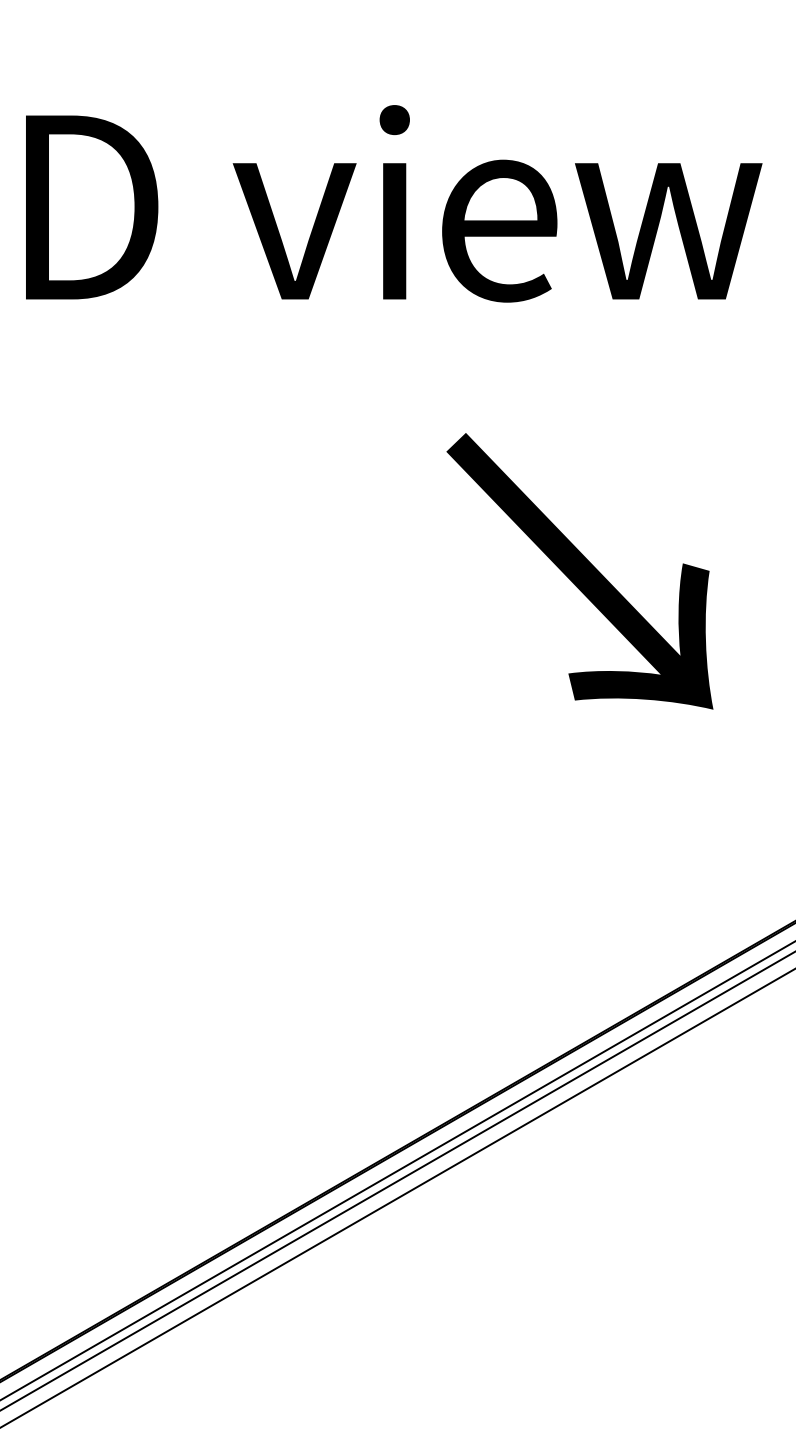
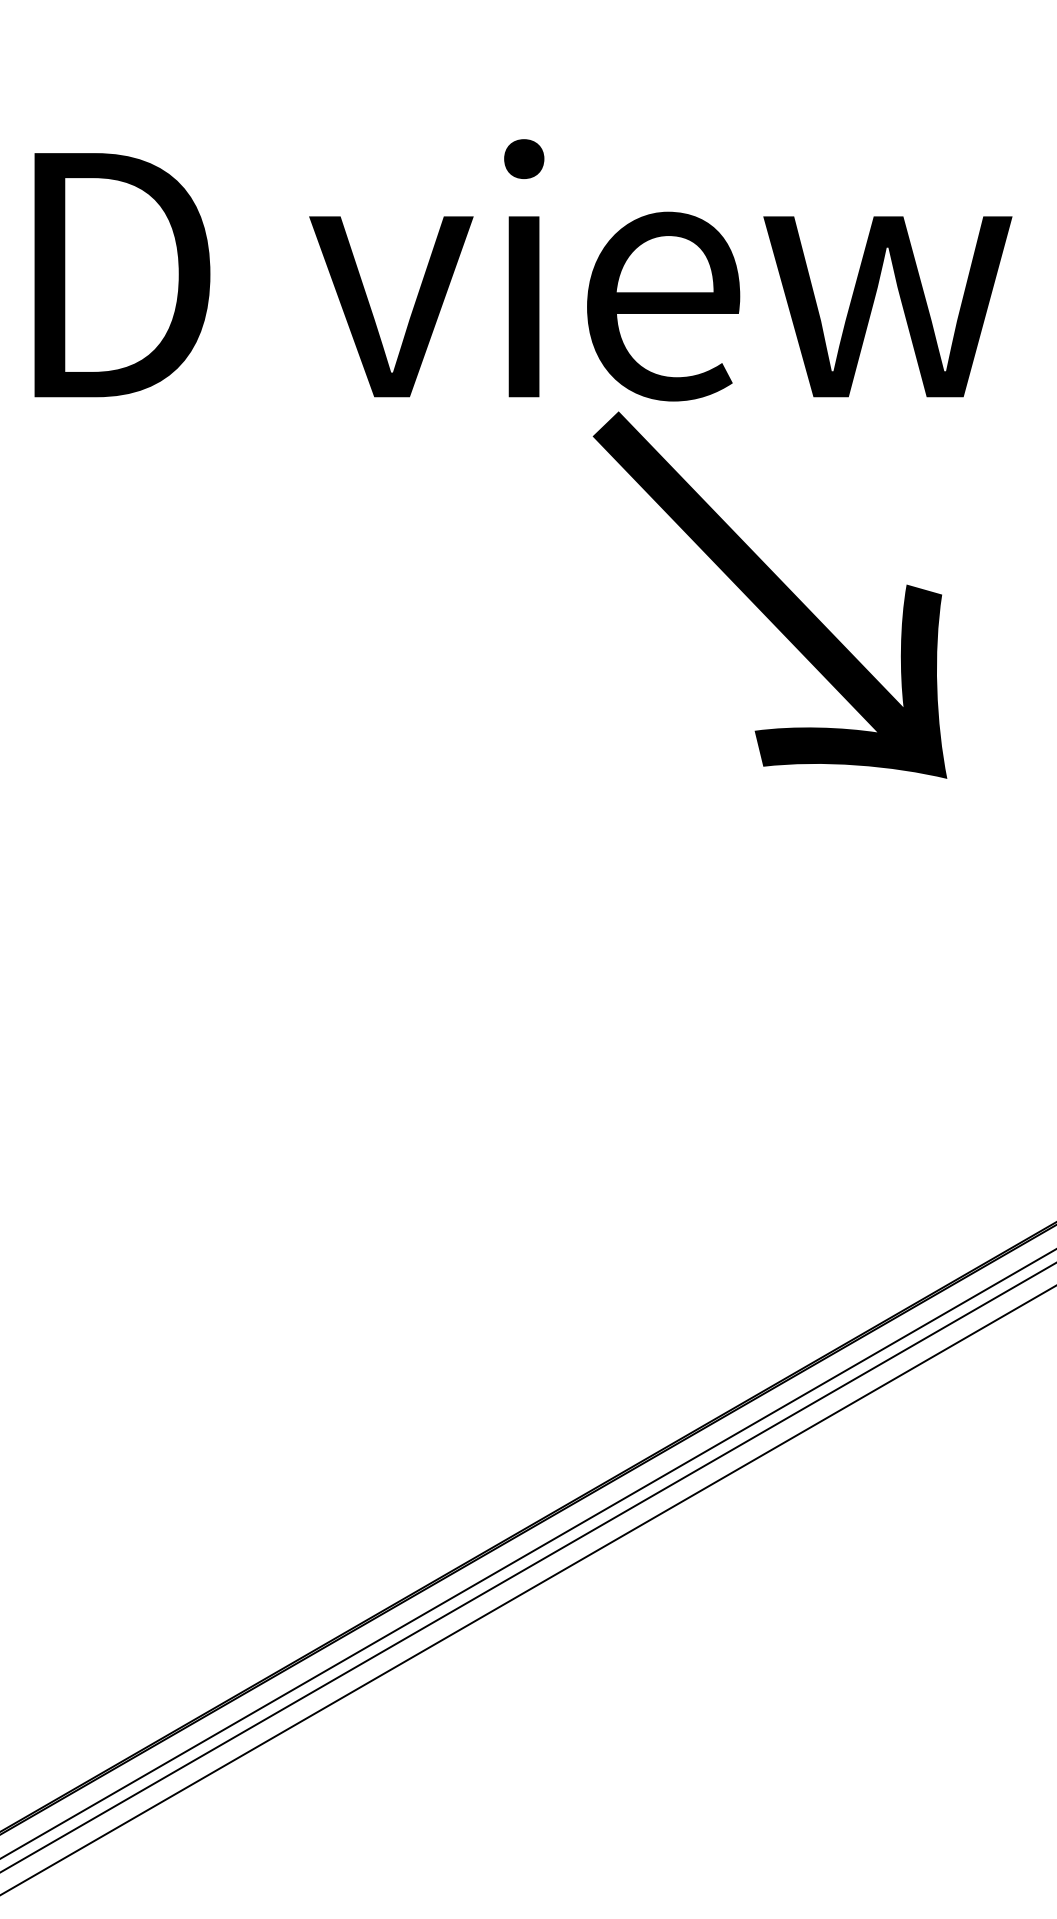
text: (579, 570) -> (769, 594), moved

